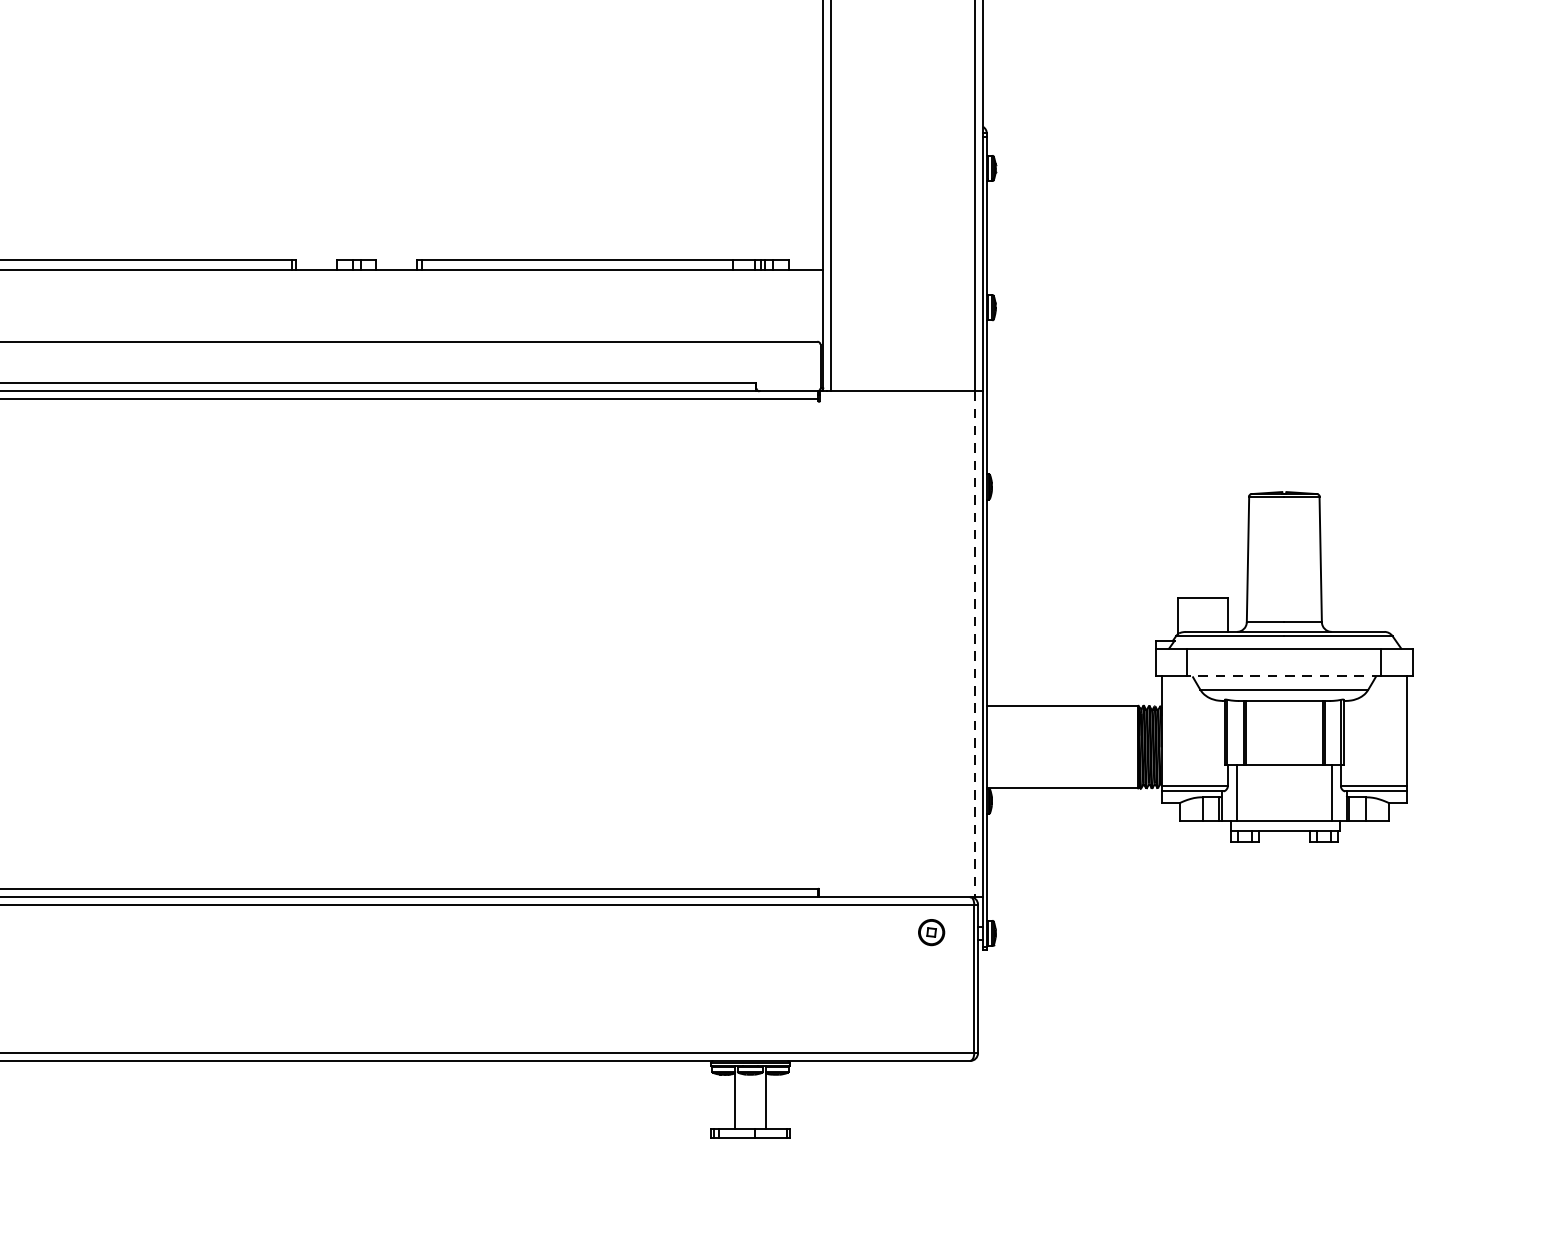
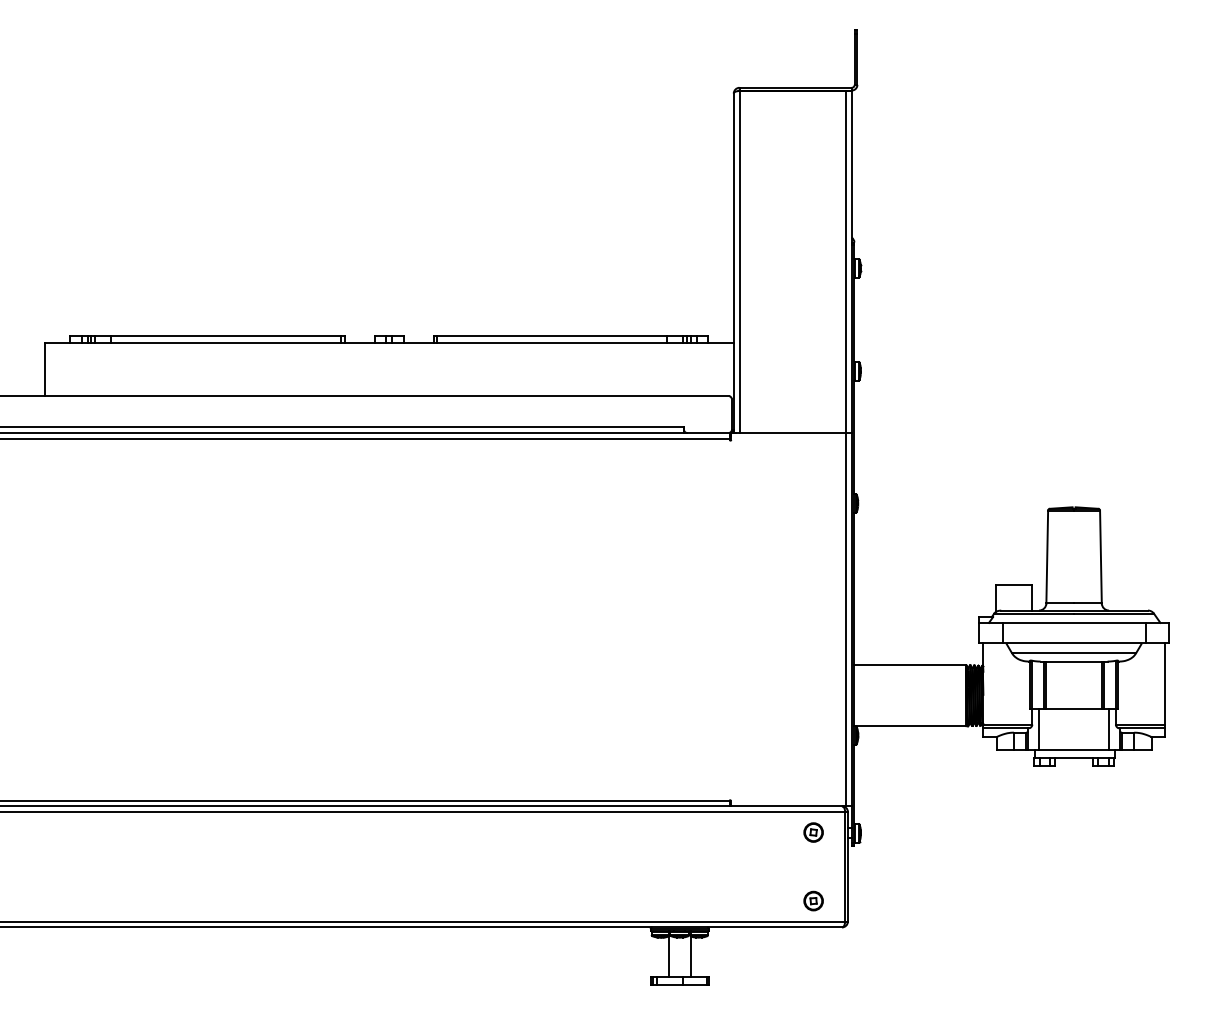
line: (974, 644) -> (845, 619), dashed -> solid
line: (1284, 676) -> (1074, 643), dashed -> solid
part: (931, 1024) -> (813, 900), added

